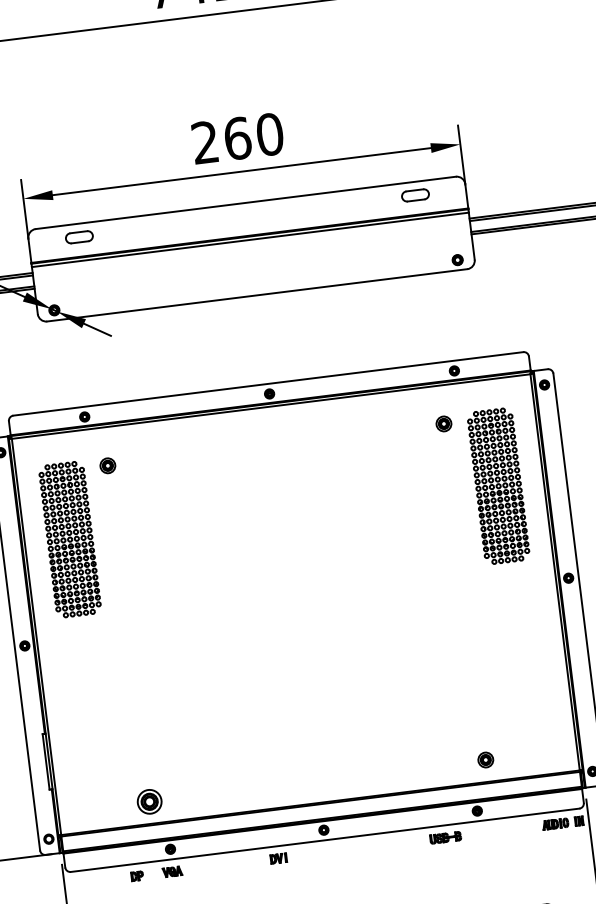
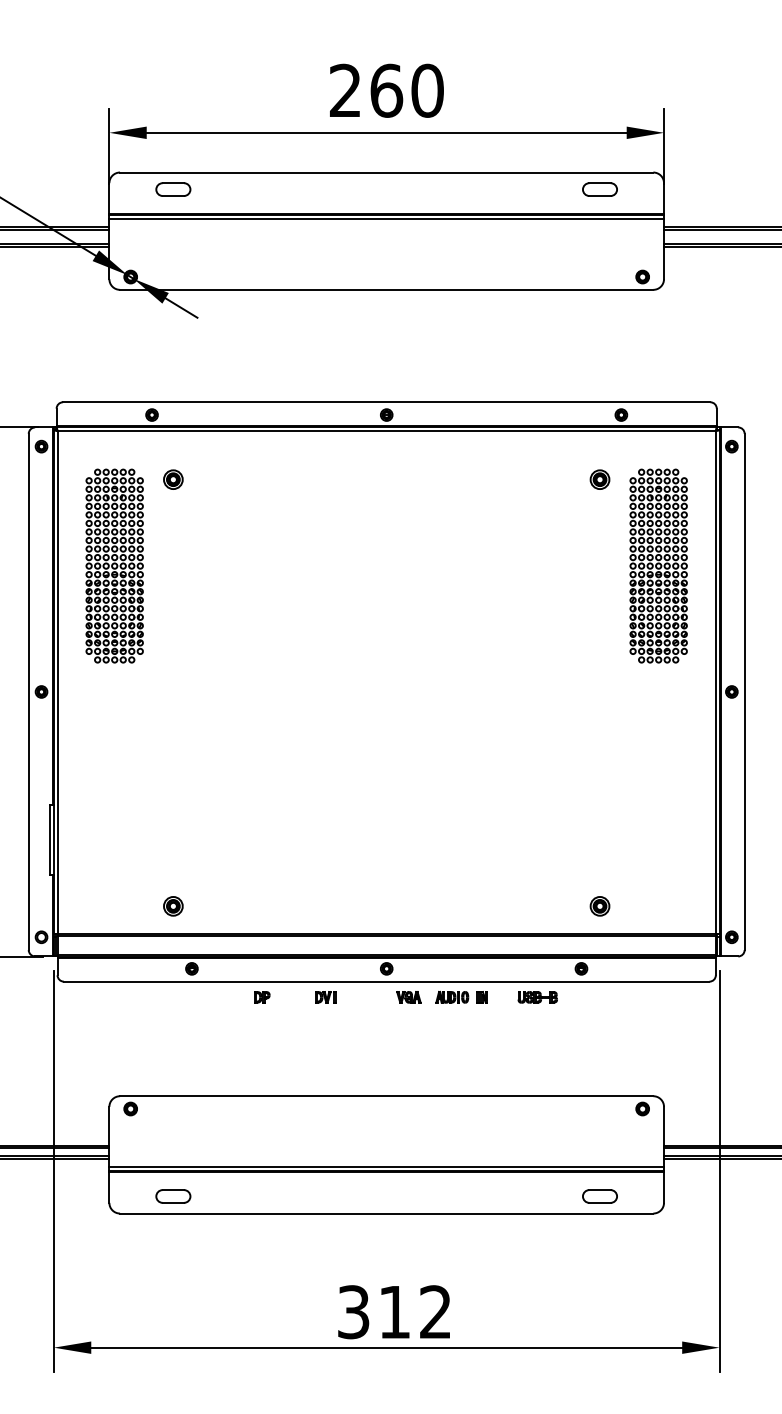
part: (149, 801) -> (173, 906), size x0.62
part: (562, 822) -> (461, 996), moved
part: (172, 872) -> (408, 997), moved
part: (137, 876) -> (262, 997), moved

